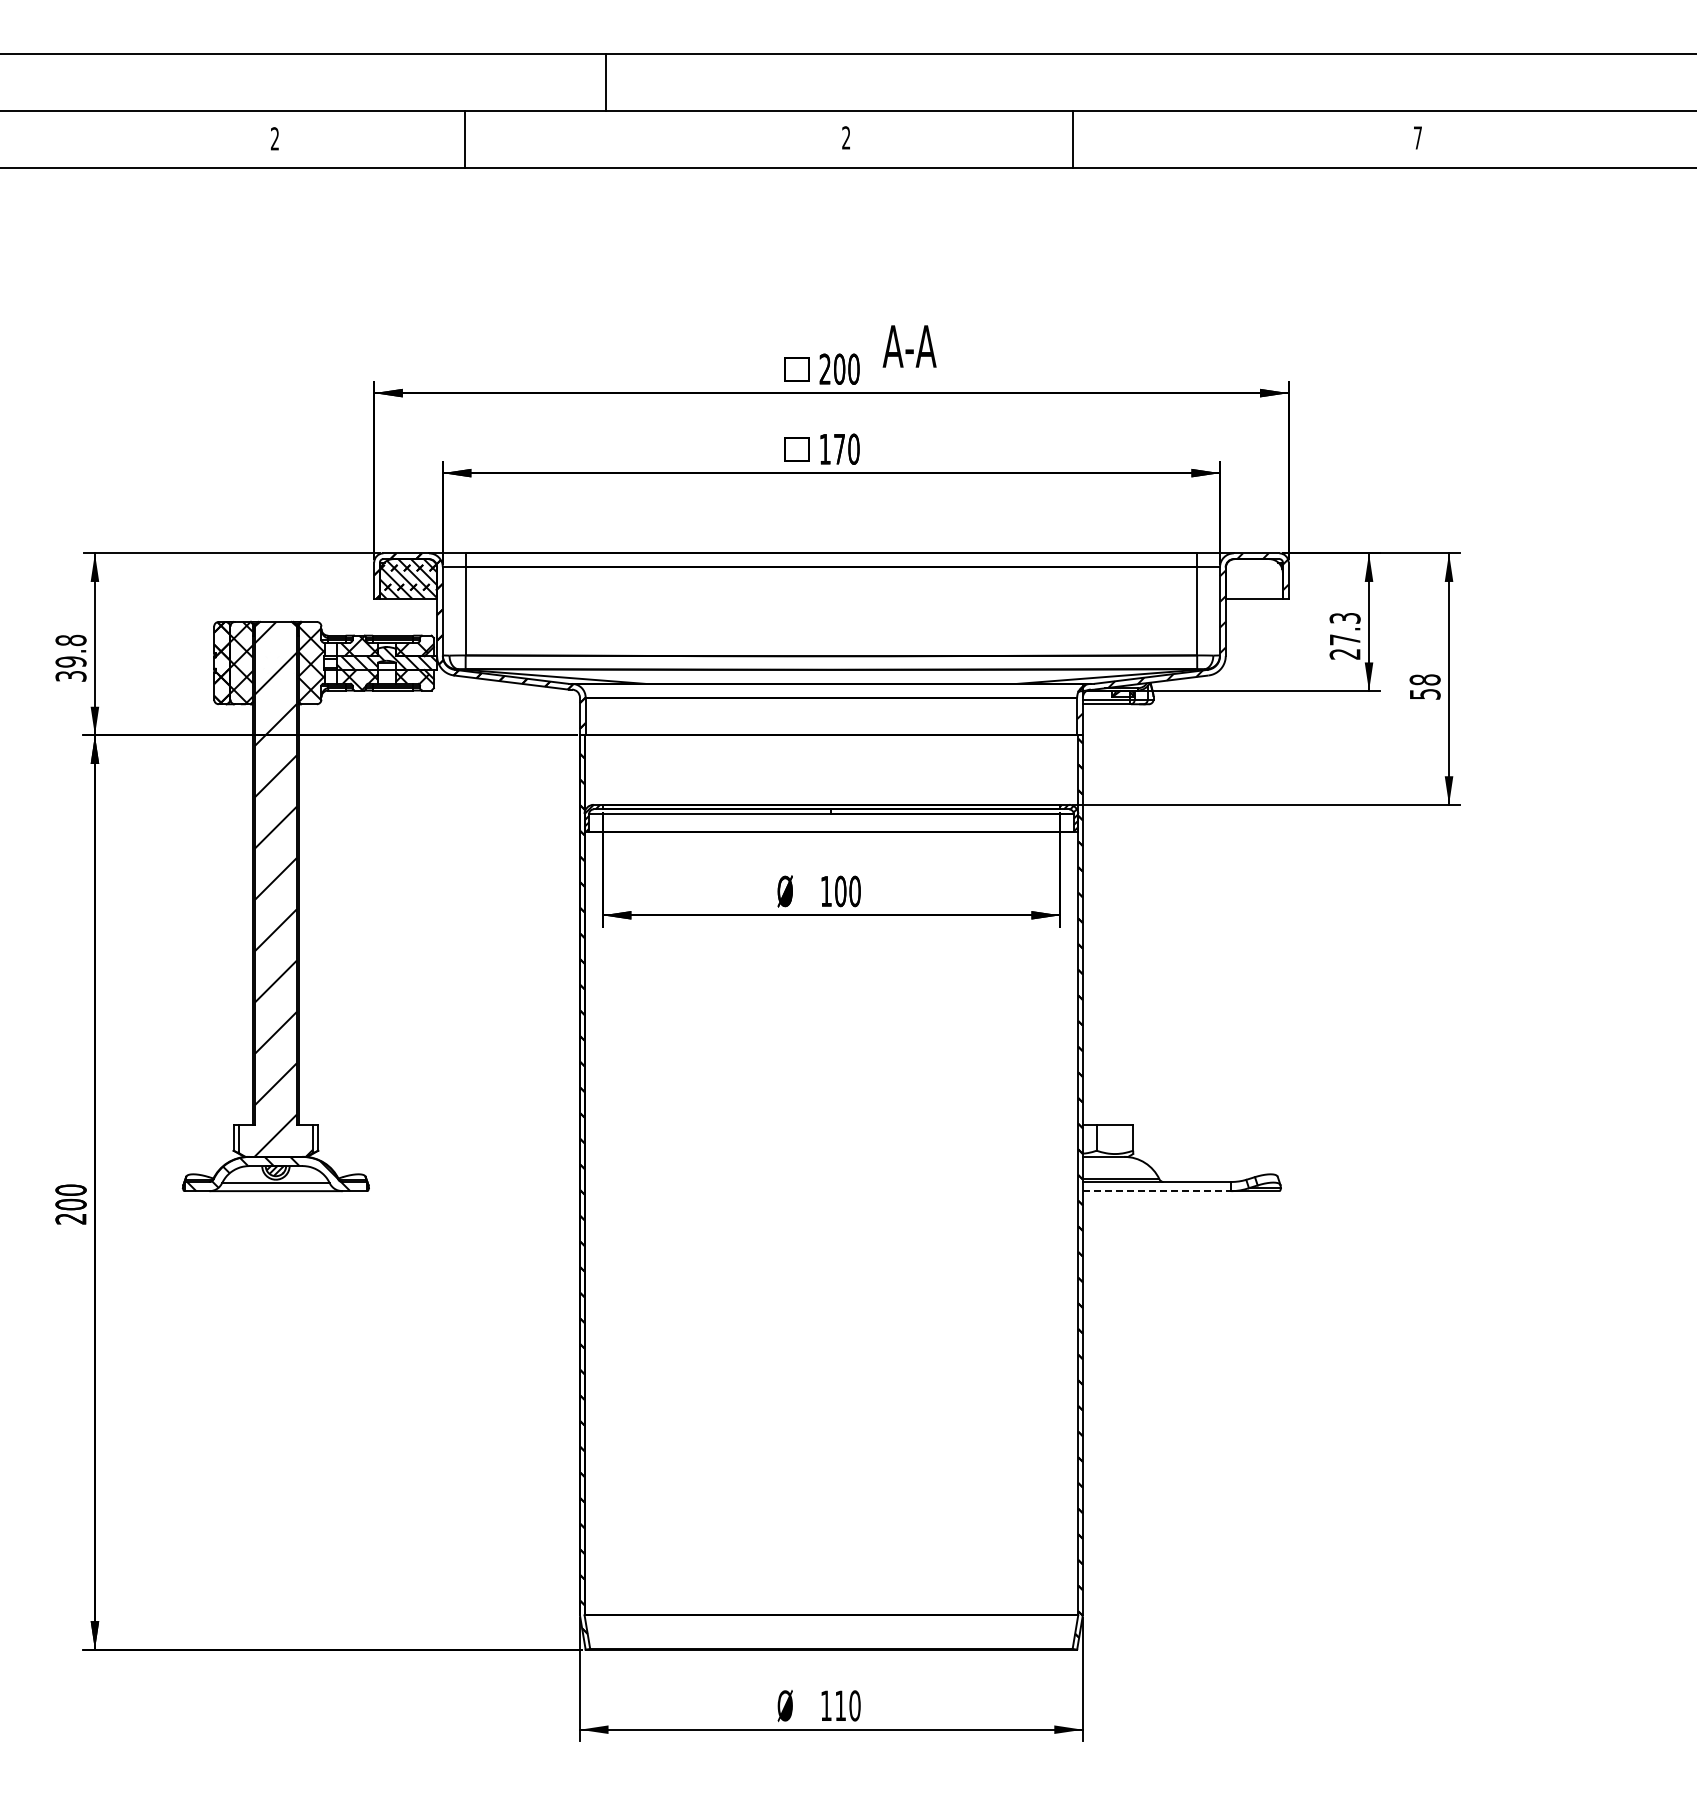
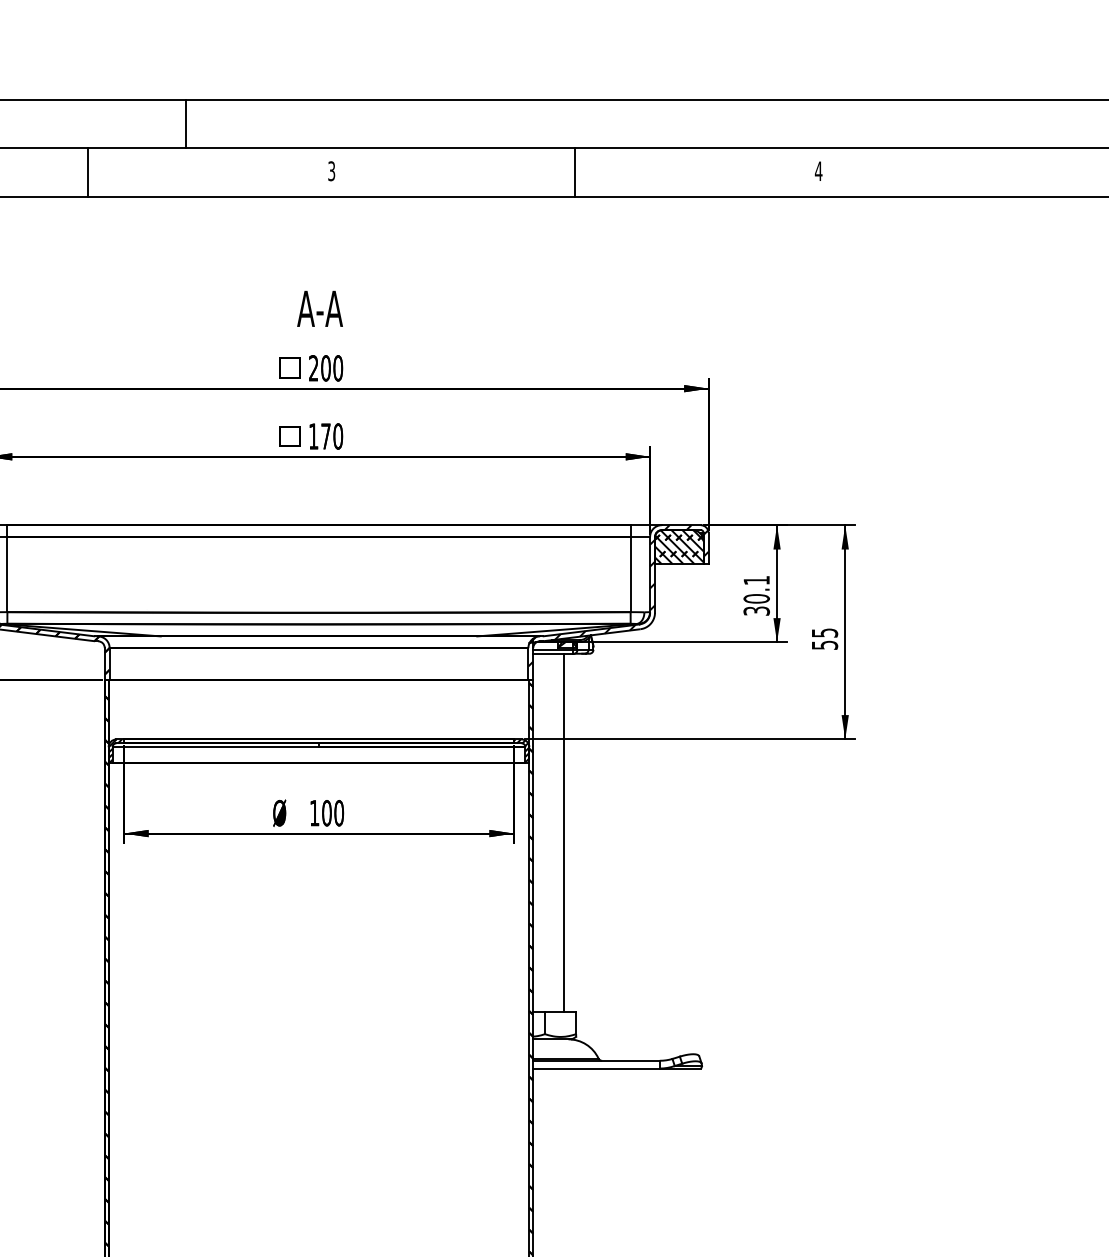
line: (605, 81) -> (185, 123), moved
text: (846, 137) -> (331, 170), 2 -> 3
text: (1417, 137) -> (818, 170), 7 -> 4
line: (465, 139) -> (88, 172), moved
line: (1072, 139) -> (574, 172), moved
text: (909, 346) -> (319, 308), moved
hatch: (1253, 579) -> (678, 547), added
text: (1344, 636) -> (756, 596), 27.3 -> 30.1
text: (1424, 679) -> (824, 632), 58 -> 55
line: (1119, 914) -> (564, 832), added
line: (1157, 1191) -> (596, 1068), dashed -> solid

